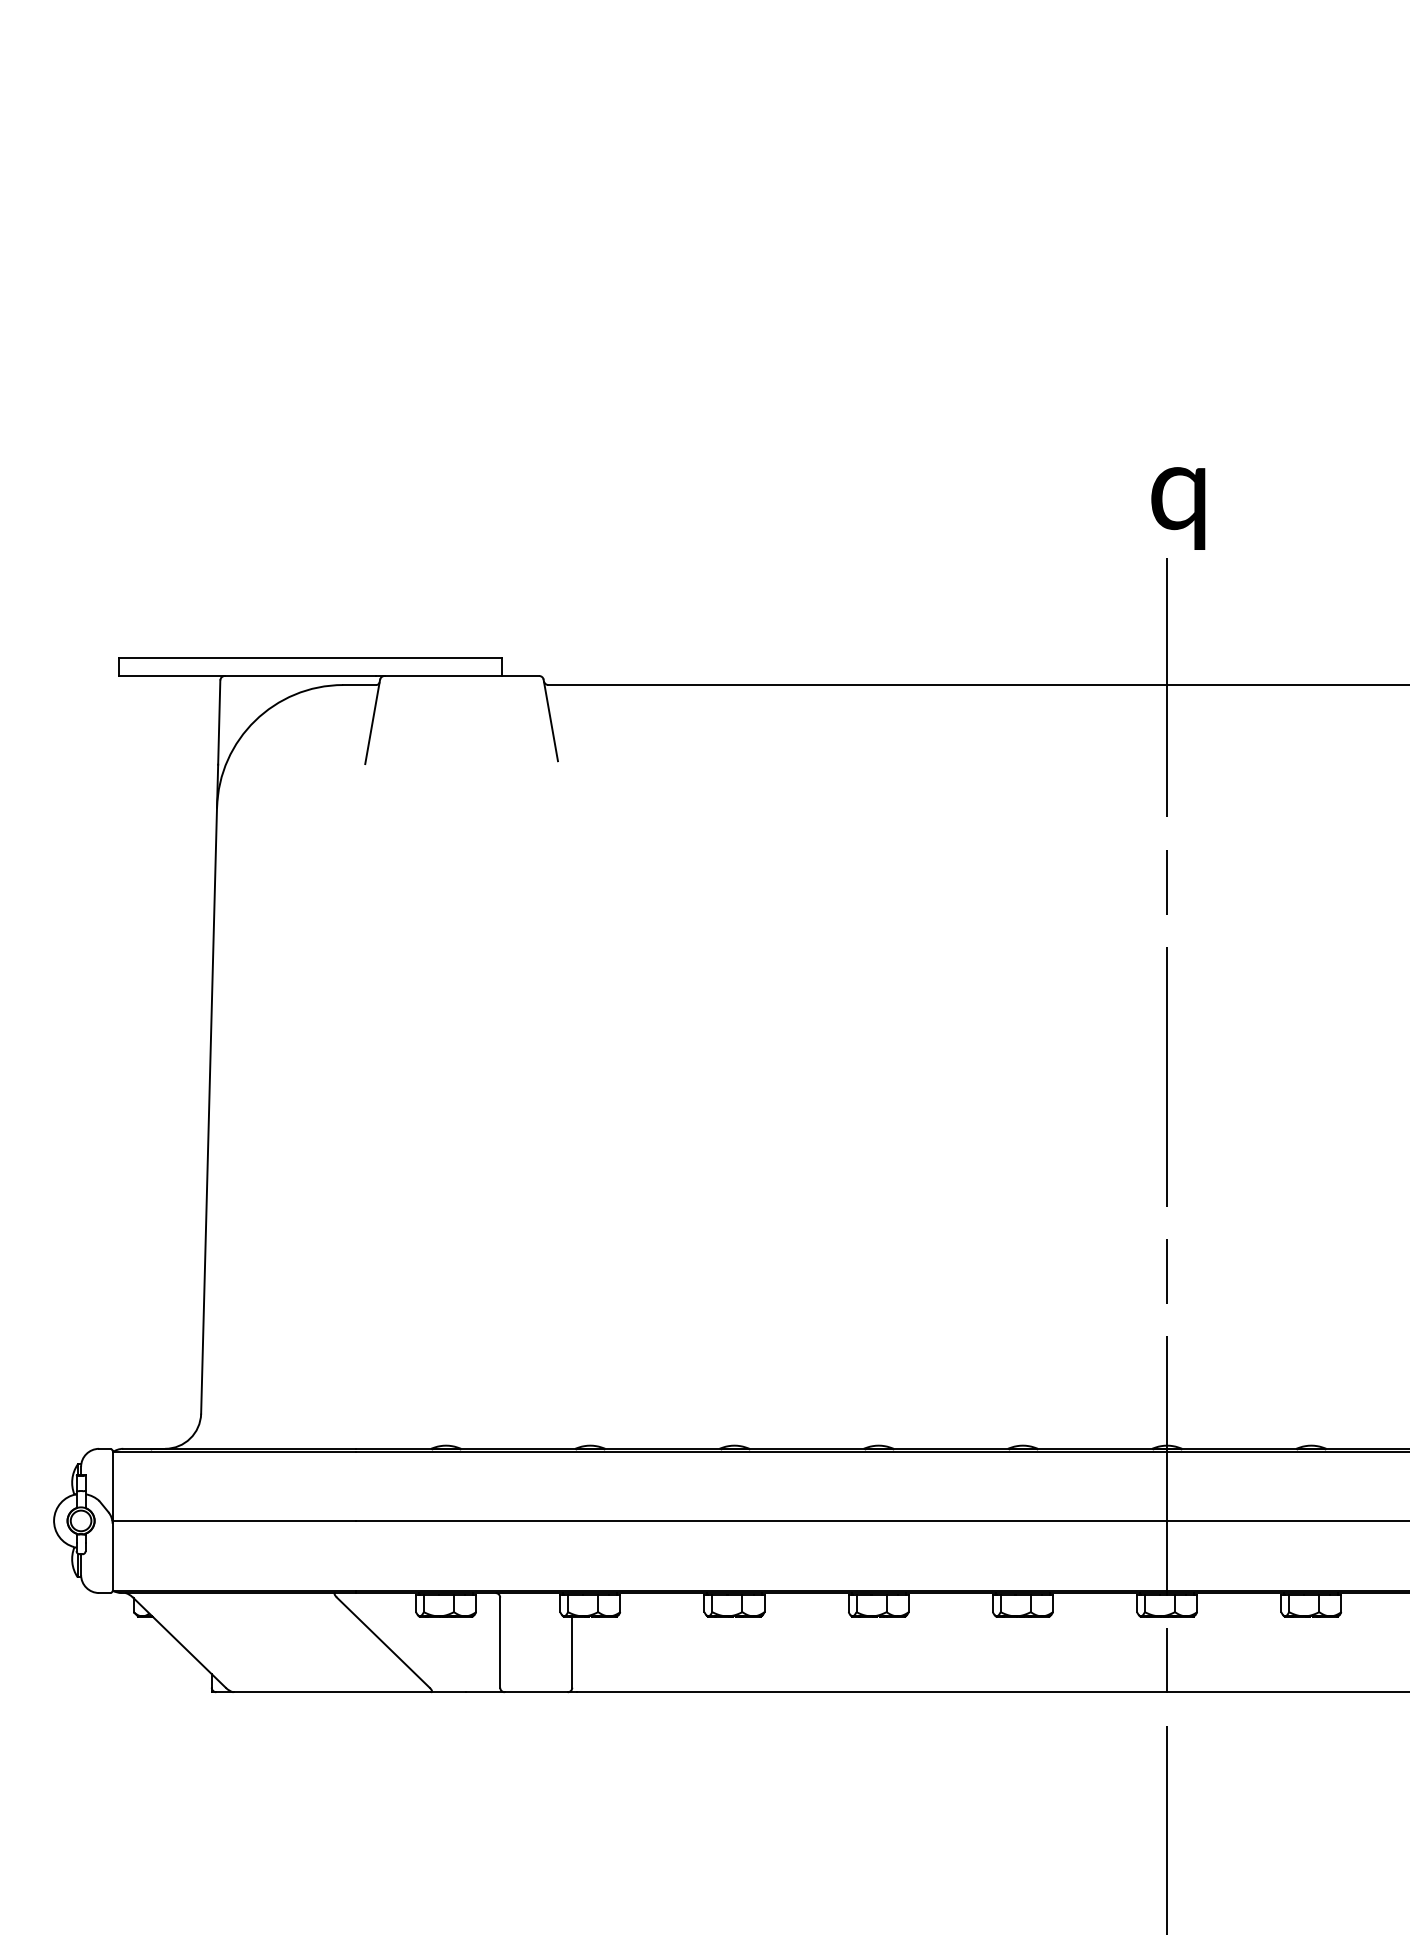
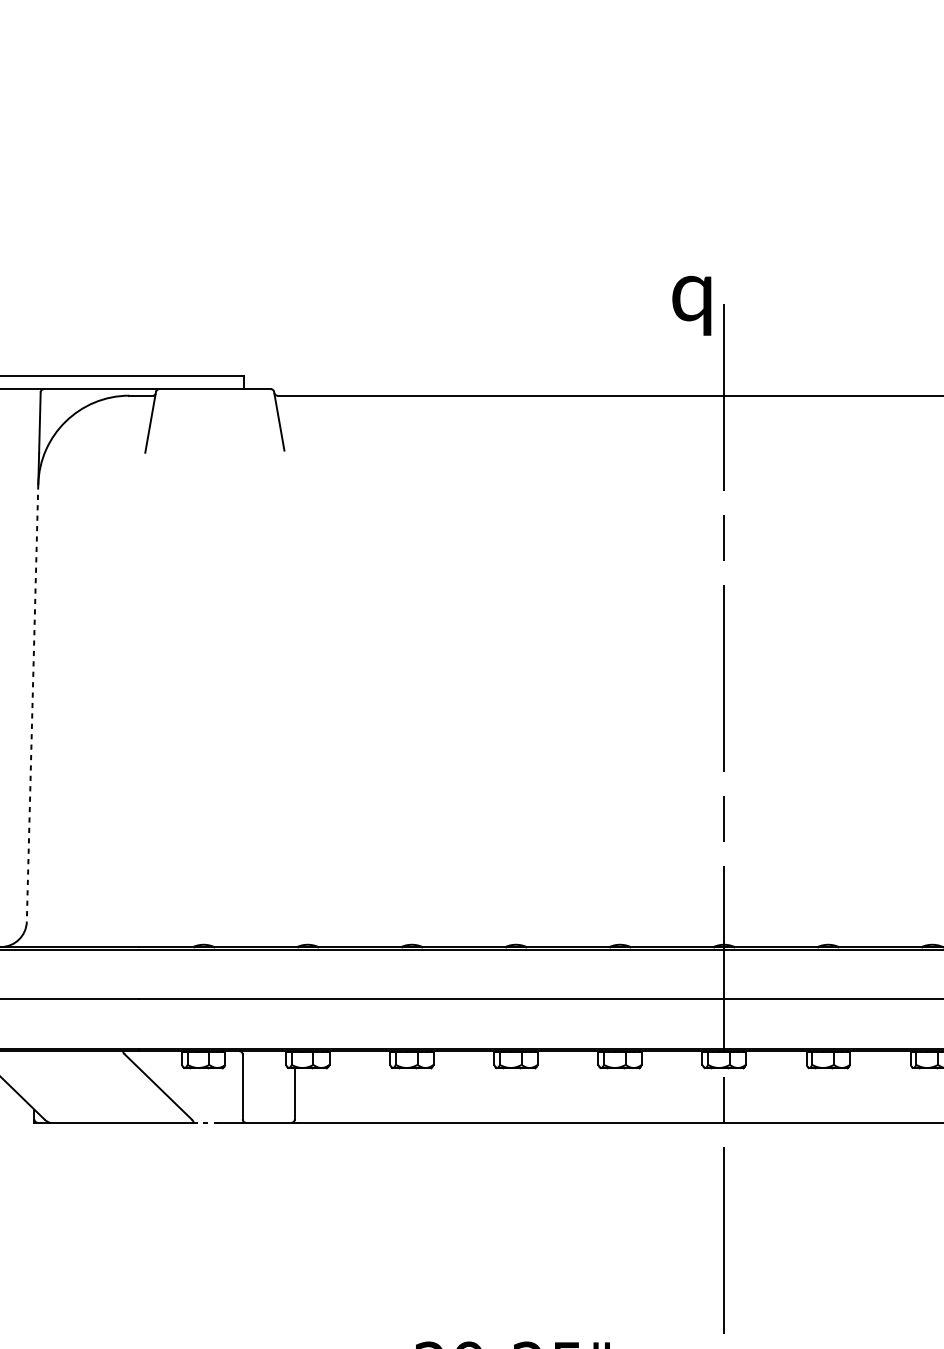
text: (1178, 508) -> (691, 305), moved
line: (209, 1111) -> (32, 703), solid -> dashed
line: (448, 1692) -> (205, 1122), solid -> dashed

